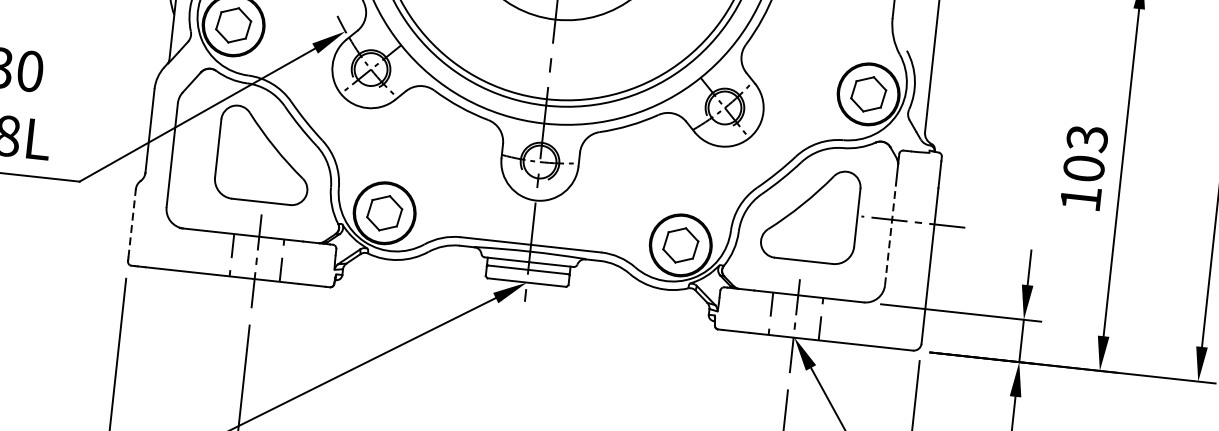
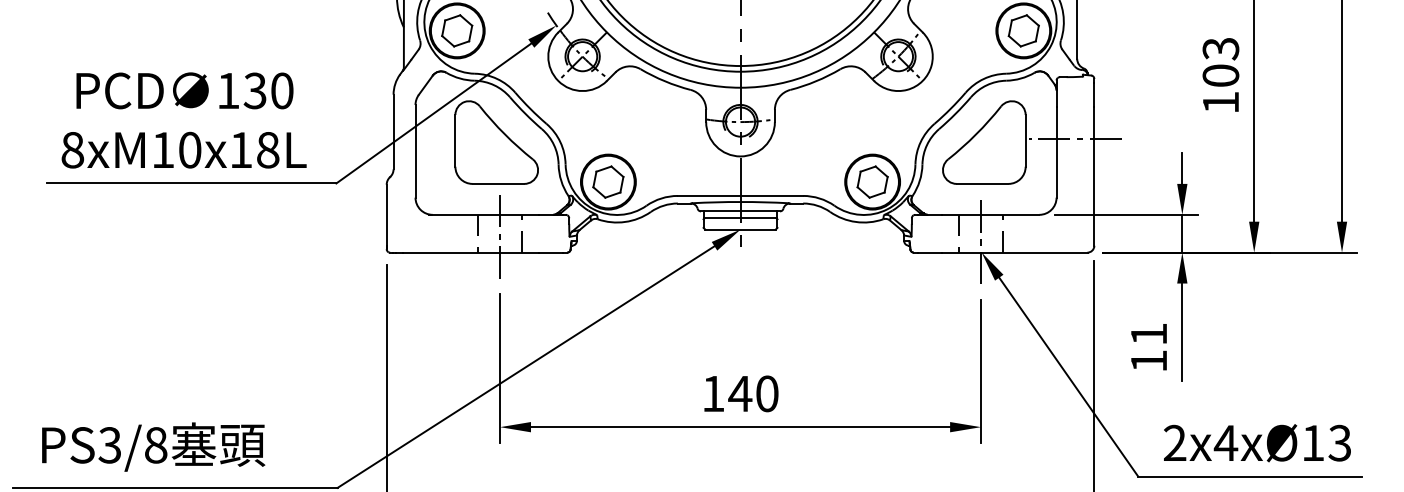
line: (131, 223) -> (386, 215), dashed -> solid
line: (890, 233) -> (1056, 151), dashed -> solid

